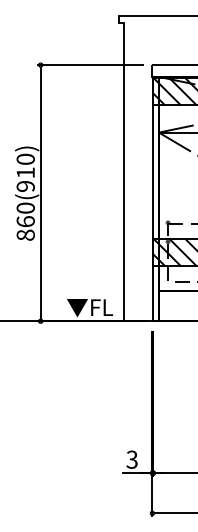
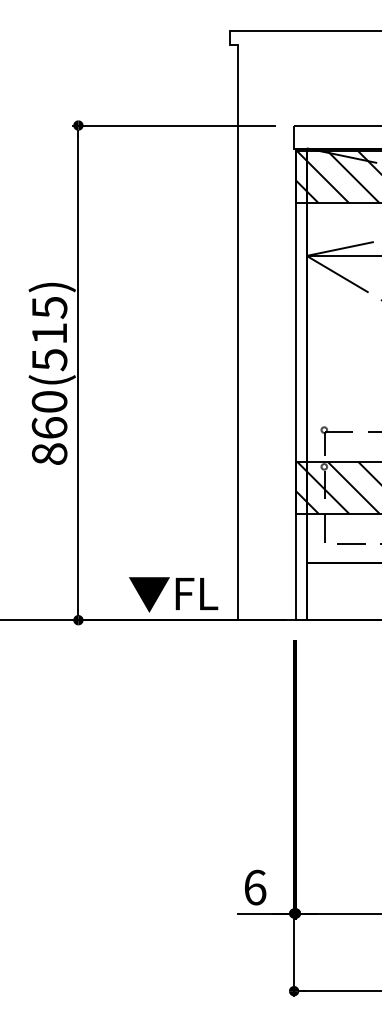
text: (25, 172) -> (49, 332), 860(910) -> 860(515)
text: (131, 459) -> (253, 887), 3 -> 6

